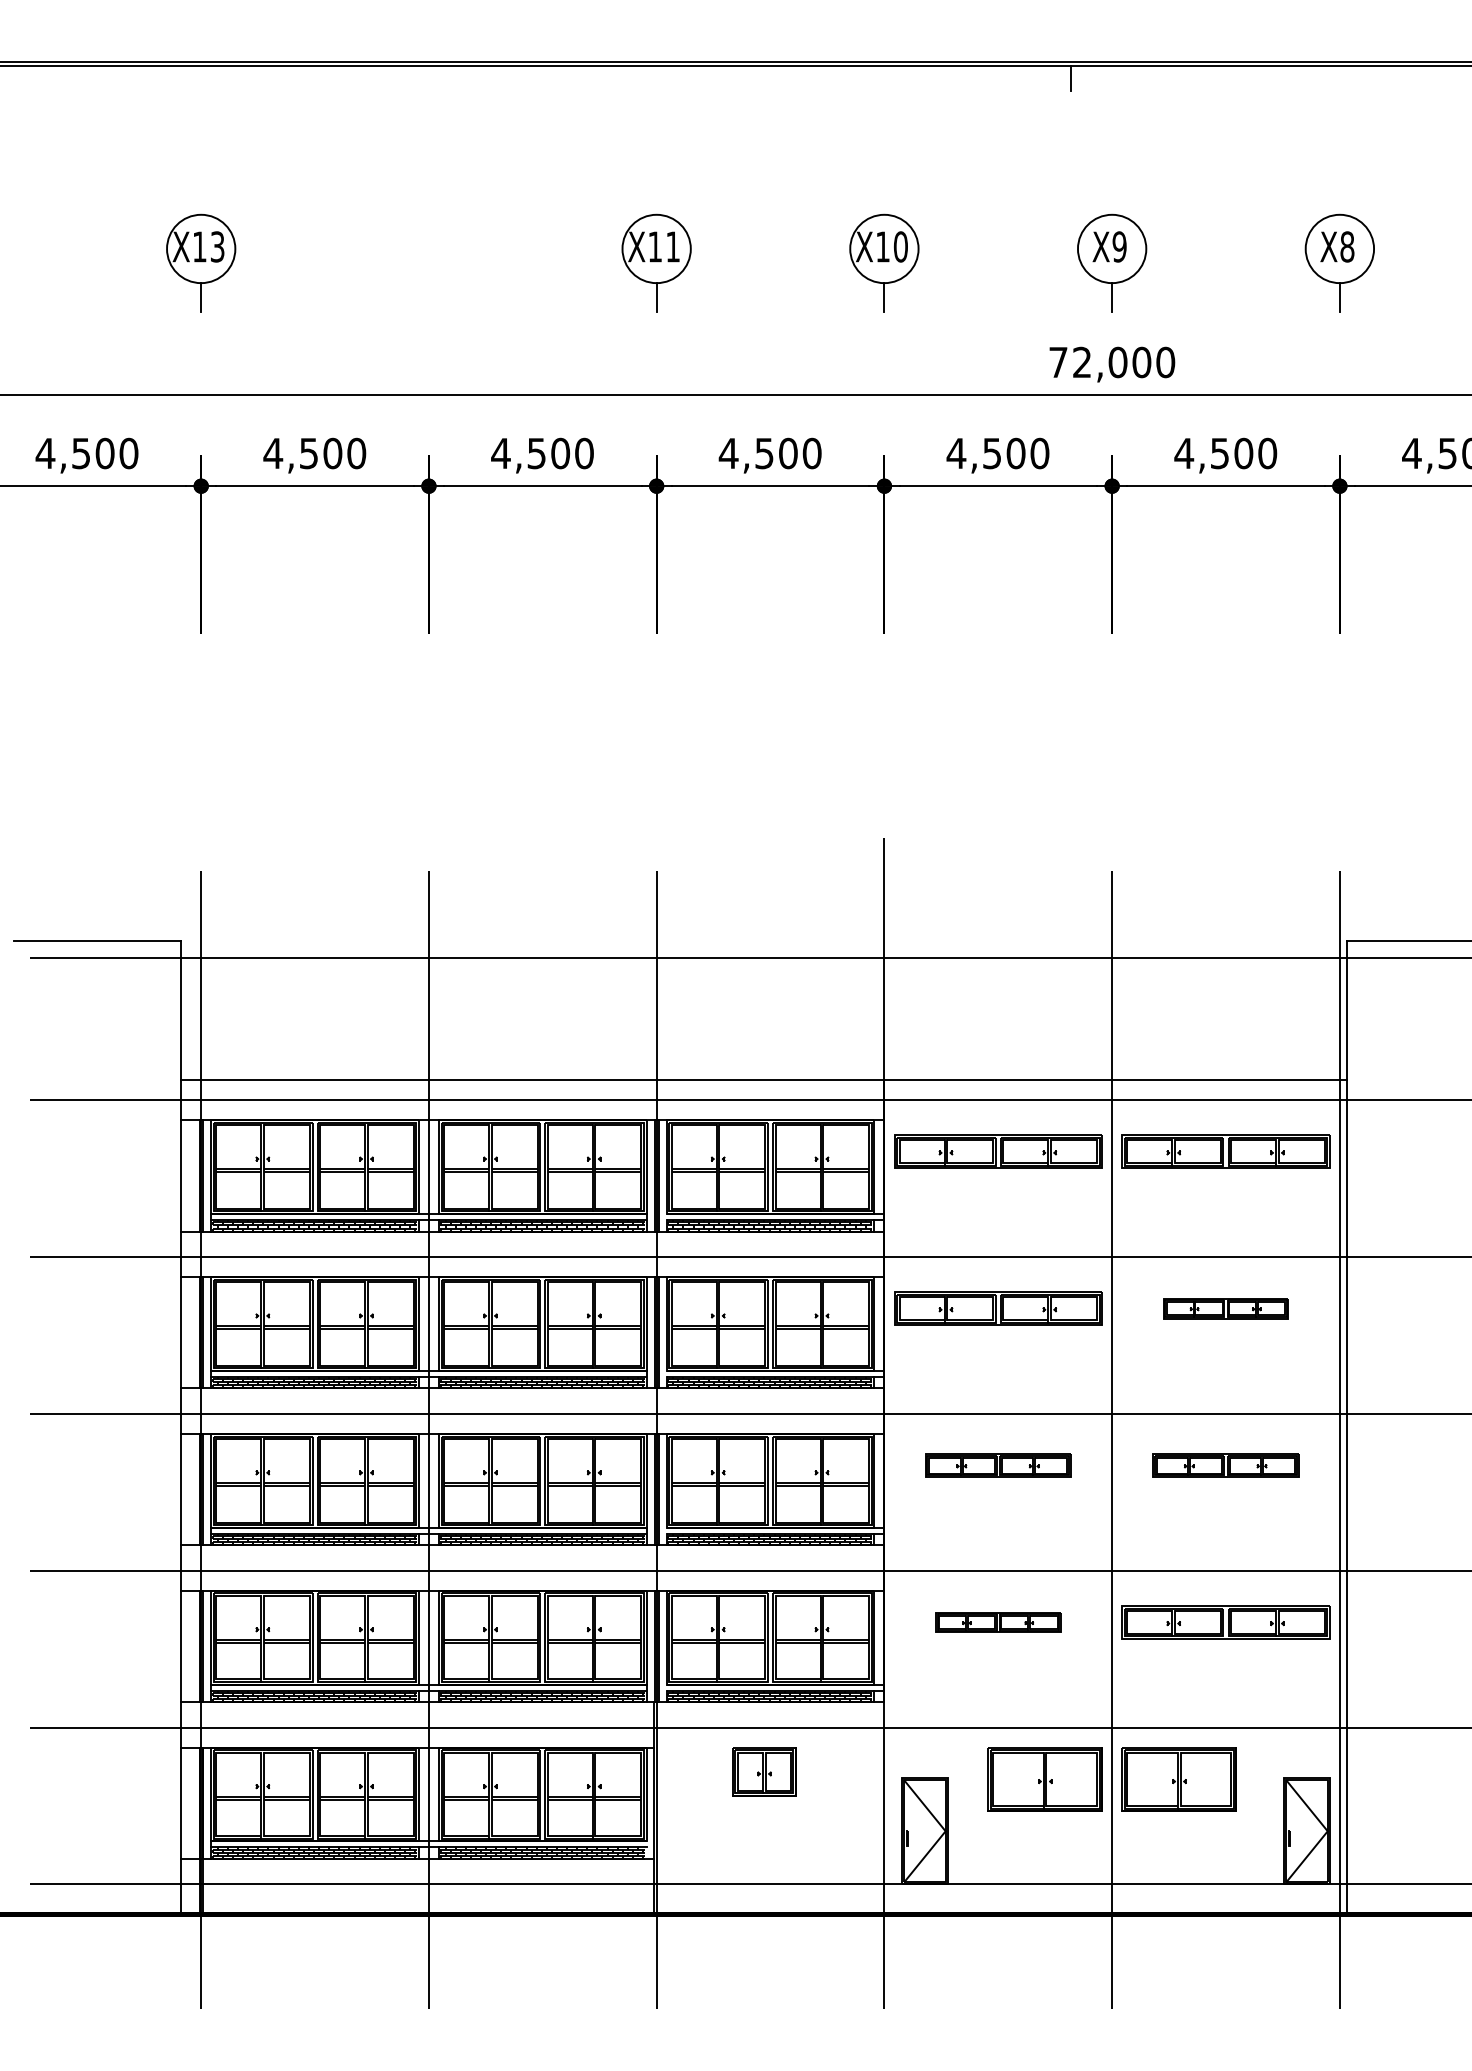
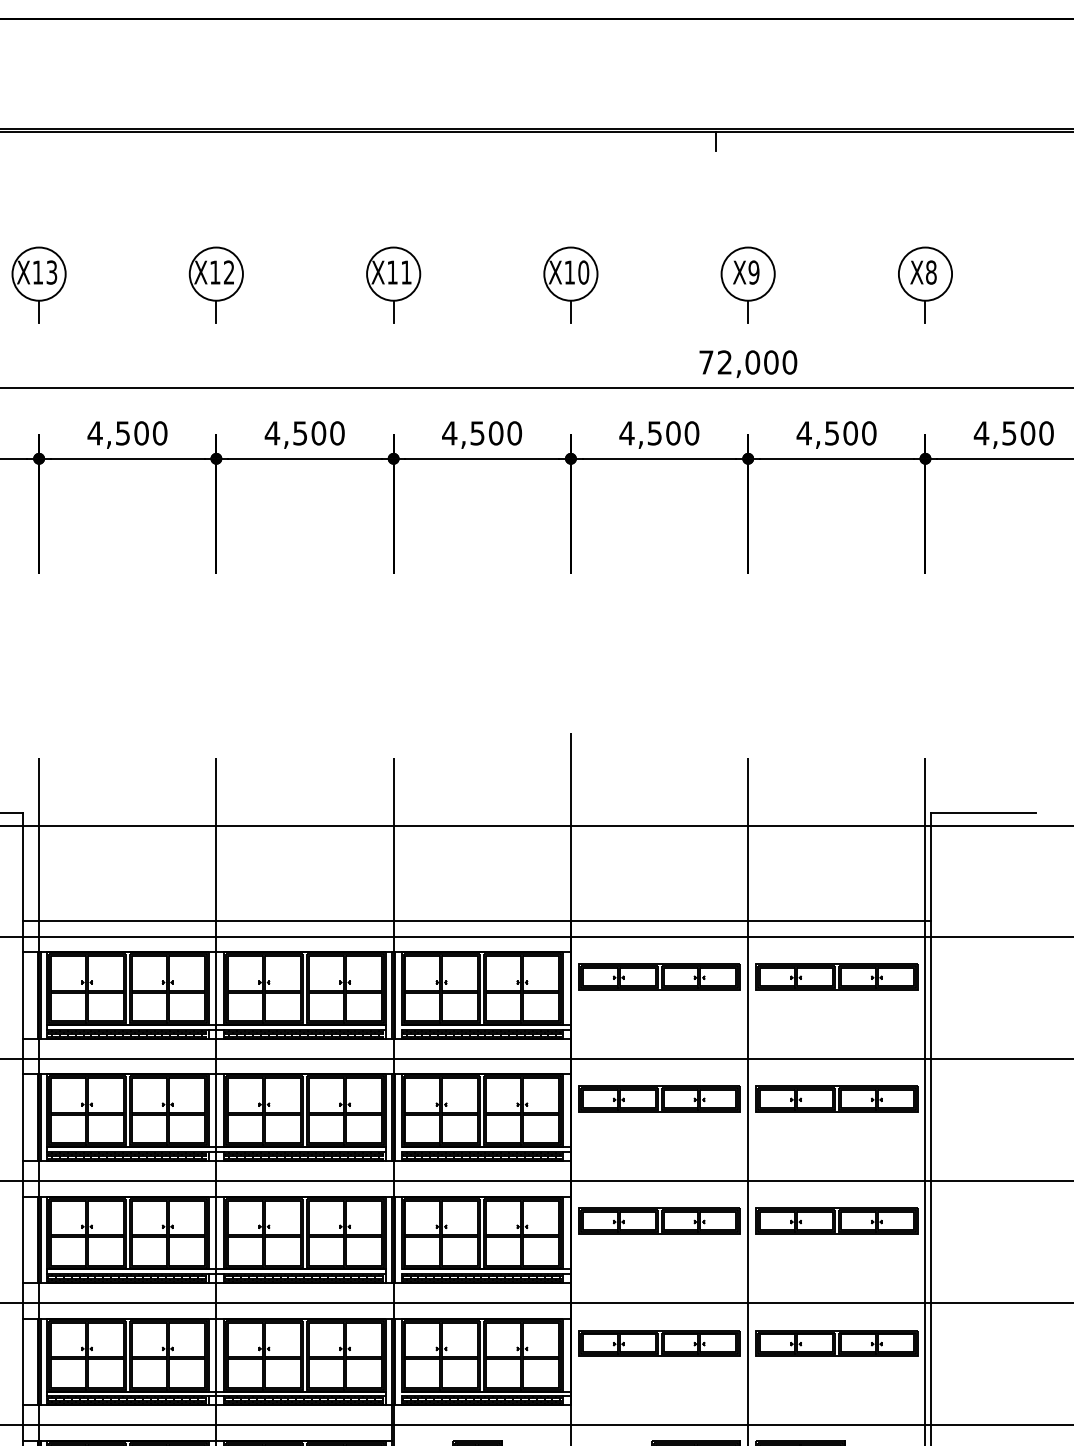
part: (428, 262) -> (216, 284), added
part: (1225, 1308) -> (836, 1098), size x1.67
part: (998, 1465) -> (659, 1221), size x1.43
part: (1225, 1465) -> (836, 1221), size x1.43
part: (998, 1622) -> (659, 1343), size x1.67

